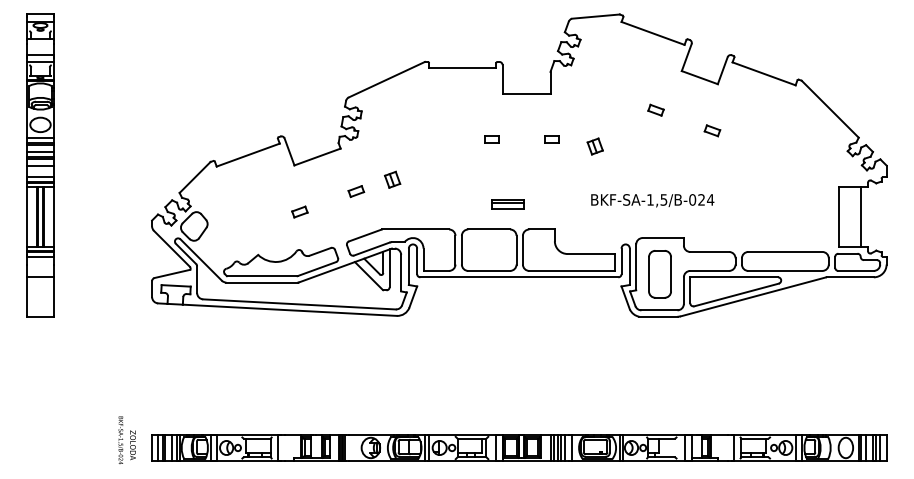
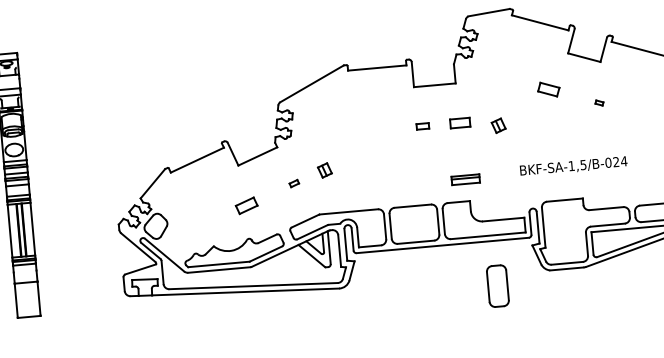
part: (655, 109) -> (548, 88), size x1.6
part: (712, 130) -> (599, 102), size x0.6
part: (491, 139) -> (422, 126), moved
part: (551, 139) -> (460, 123), size x1.6
part: (356, 191) -> (294, 183), size x0.7
text: (652, 200) -> (573, 166), moved
part: (507, 204) -> (465, 179), moved
part: (299, 211) -> (246, 205), size x1.6
part: (659, 274) -> (497, 286), moved

